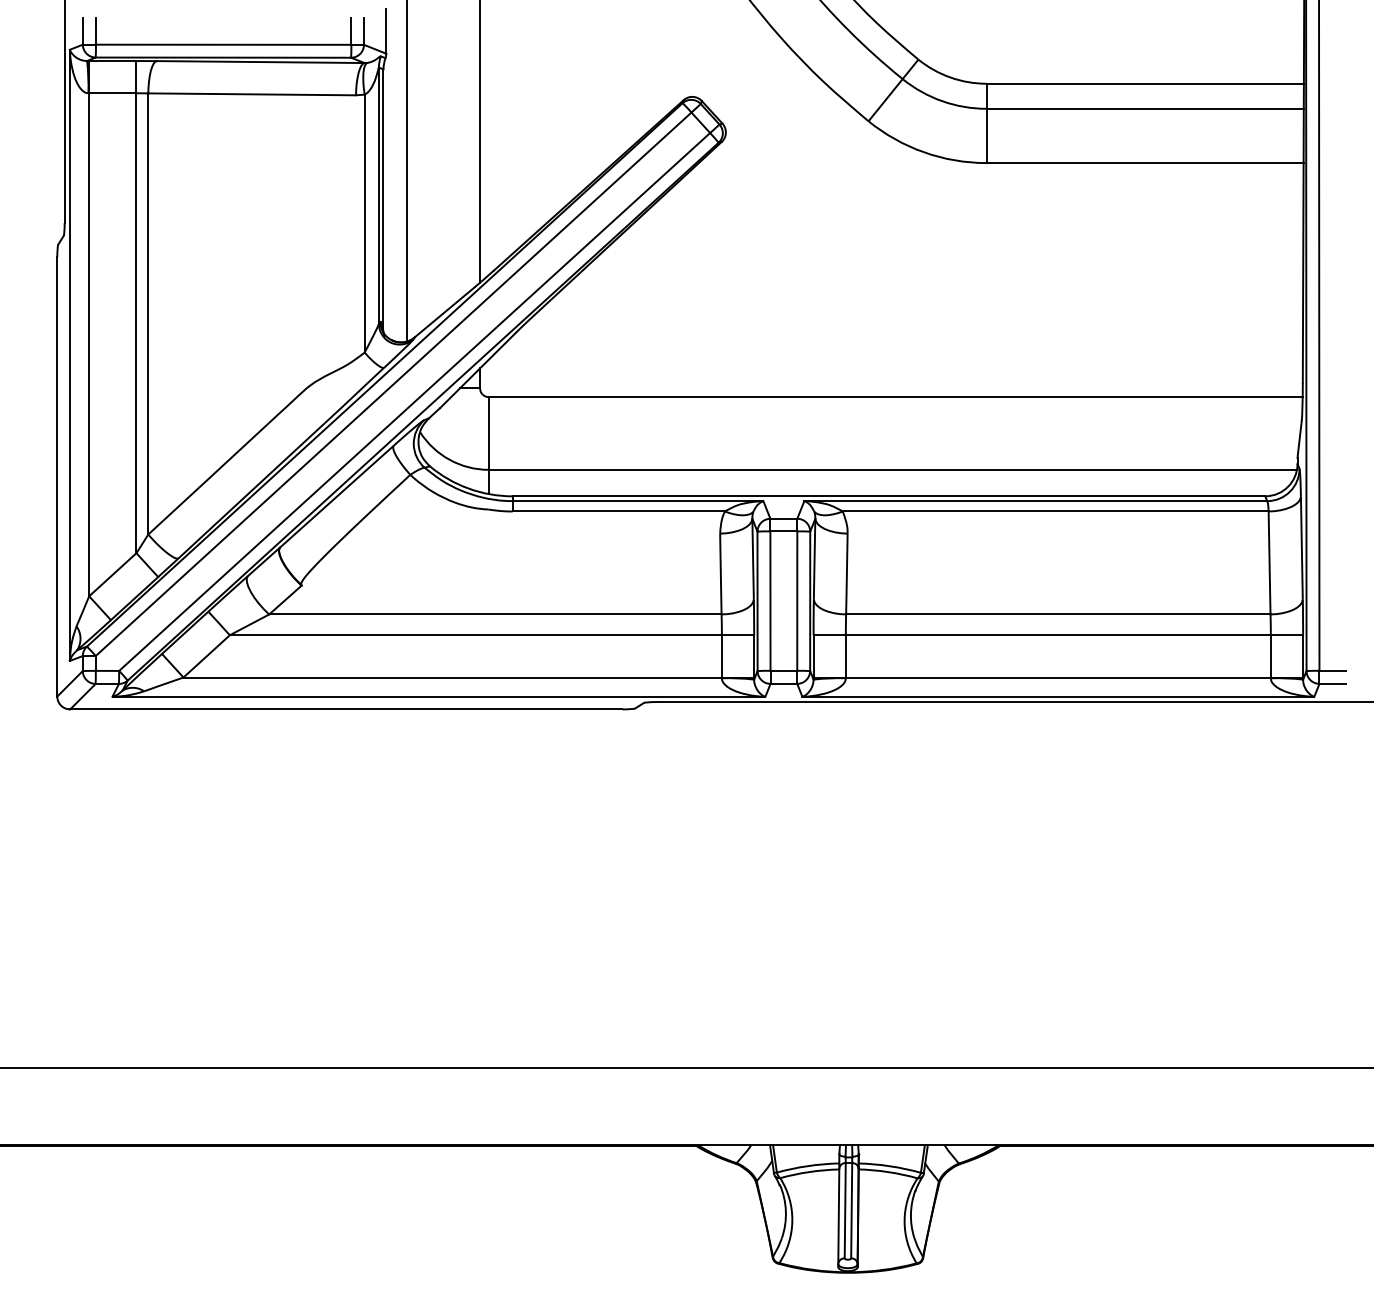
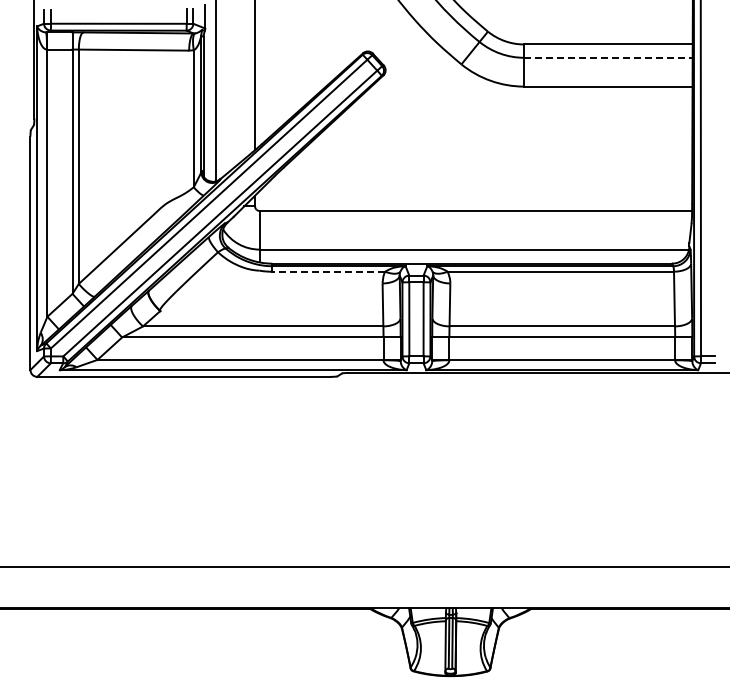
line: (1145, 108) -> (608, 57), solid -> dashed
line: (618, 511) -> (328, 271), solid -> dashed

